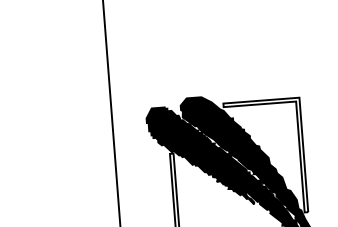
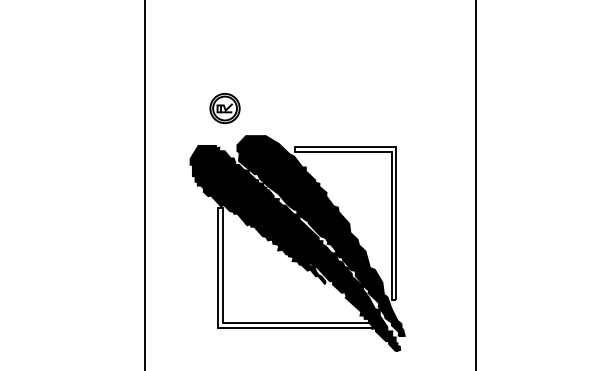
part: (168, 79) -> (224, 108), added

